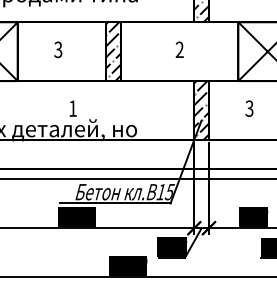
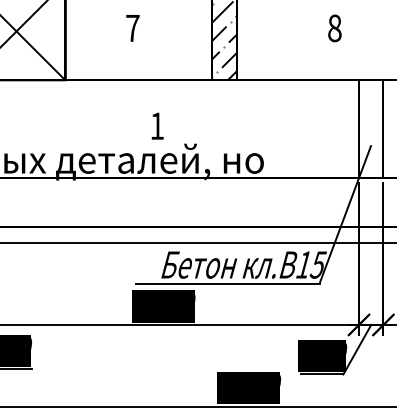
text: (58, 49) -> (133, 27), 3 -> 7
text: (179, 49) -> (334, 27), 2 -> 8
hatch: (201, 110) -> (370, 129), removed

